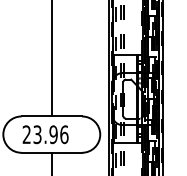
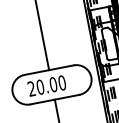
text: (50, 134) -> (50, 85), 23.96 -> 20.00

